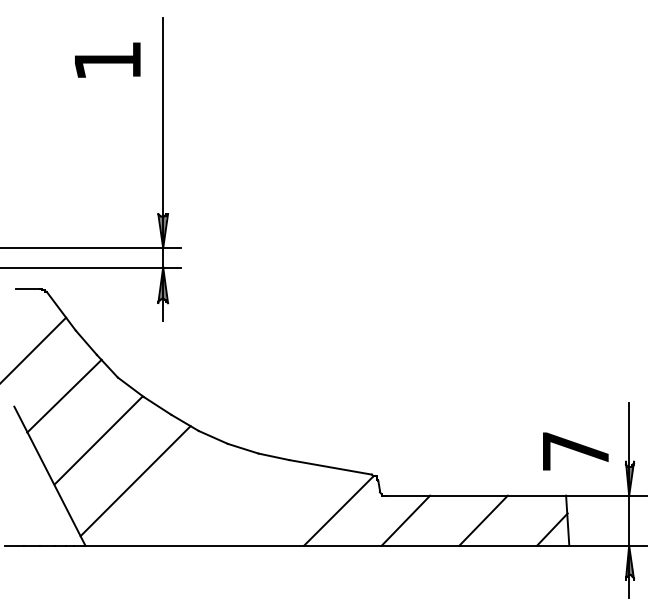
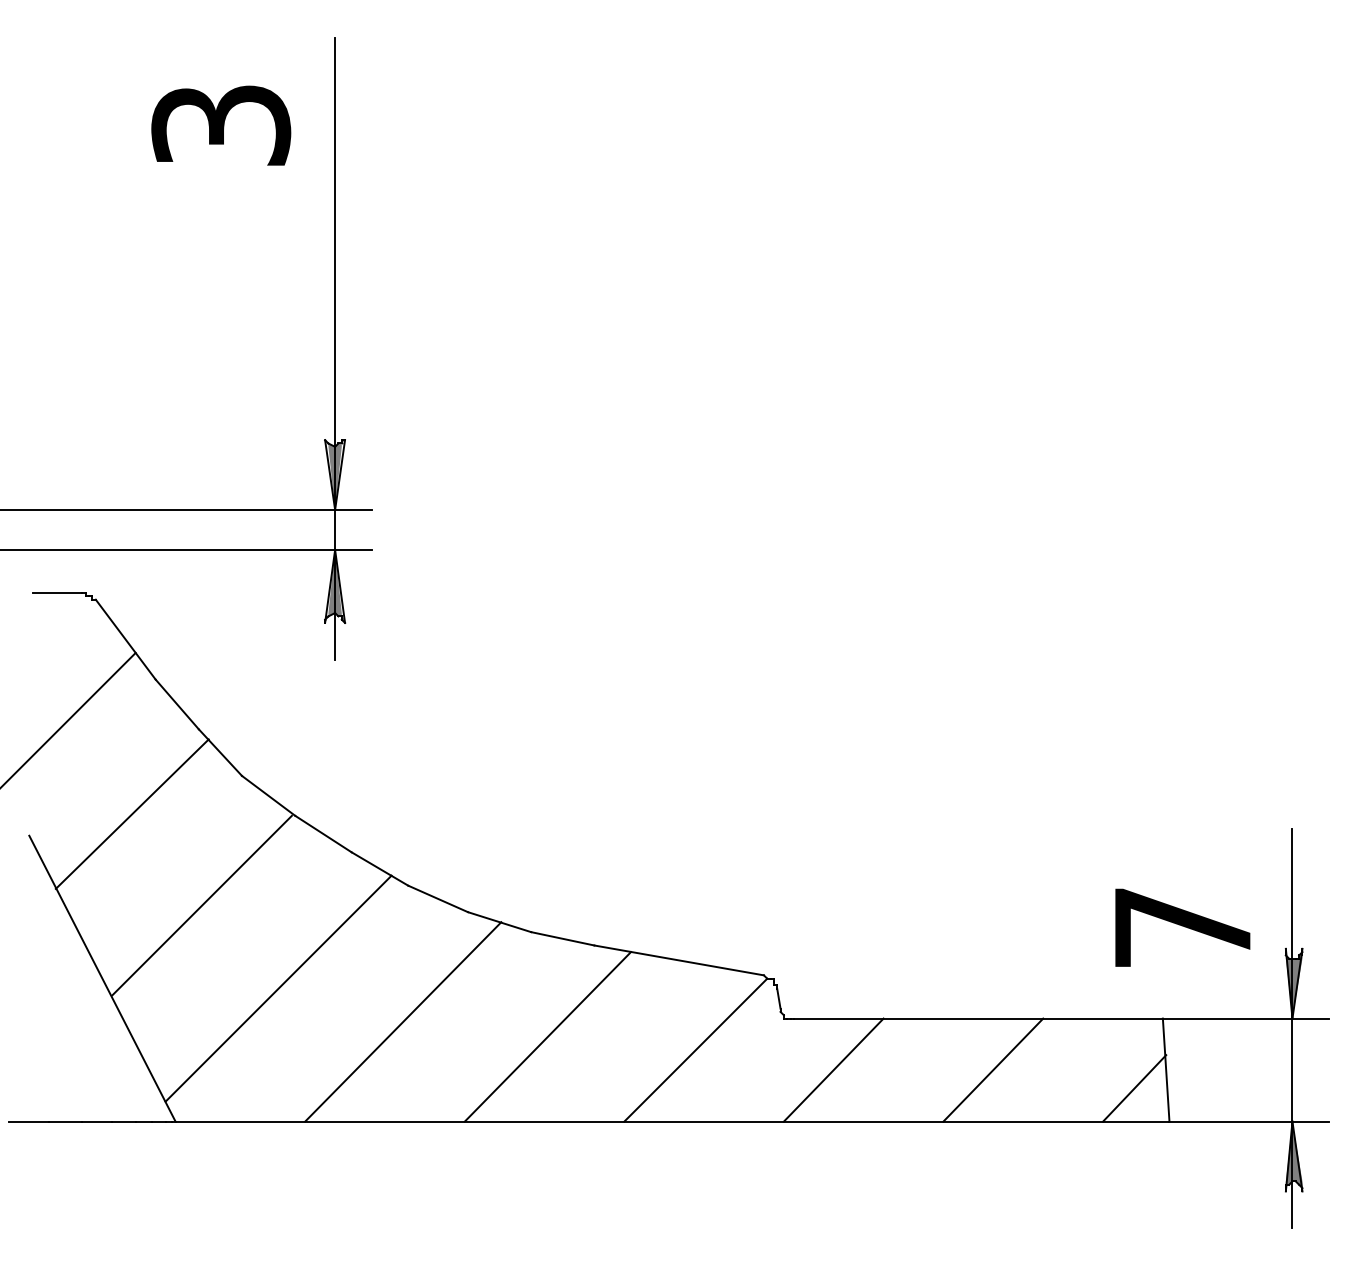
text: (107, 60) -> (220, 124), 1 -> 3
line: (196, 496) -> (403, 1020), added
line: (266, 504) -> (547, 1036), added

